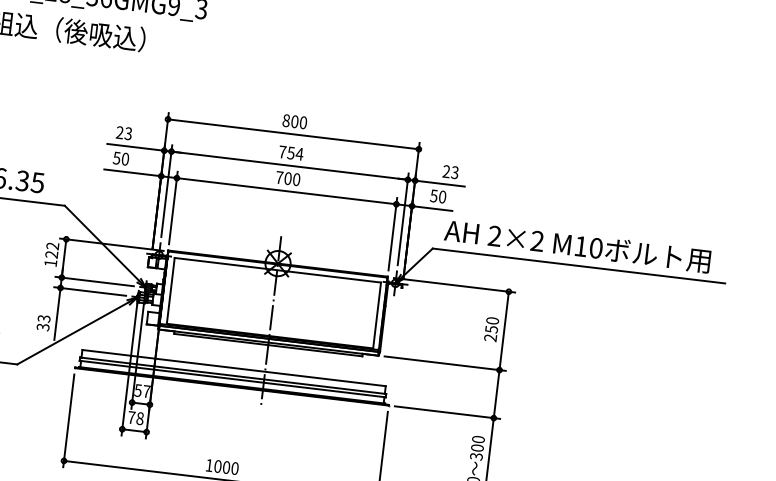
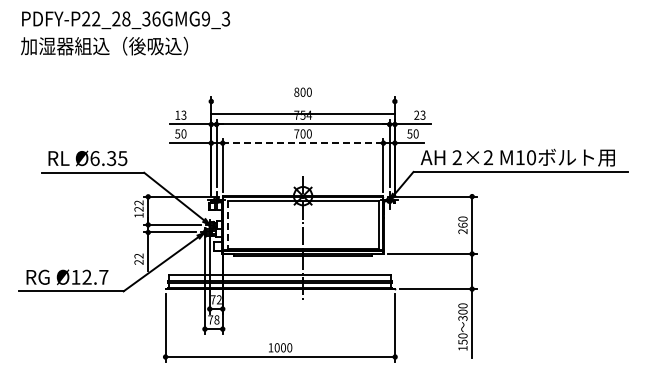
text: (119, 131) -> (177, 114), 23 -> 13
line: (292, 134) -> (302, 113), moved
line: (285, 191) -> (302, 143), solid -> dashed
line: (171, 291) -> (228, 225), solid -> dashed
text: (44, 322) -> (139, 258), 33 -> 22
text: (491, 328) -> (462, 224), 250 -> 260
text: (142, 390) -> (216, 299), 57 -> 72

